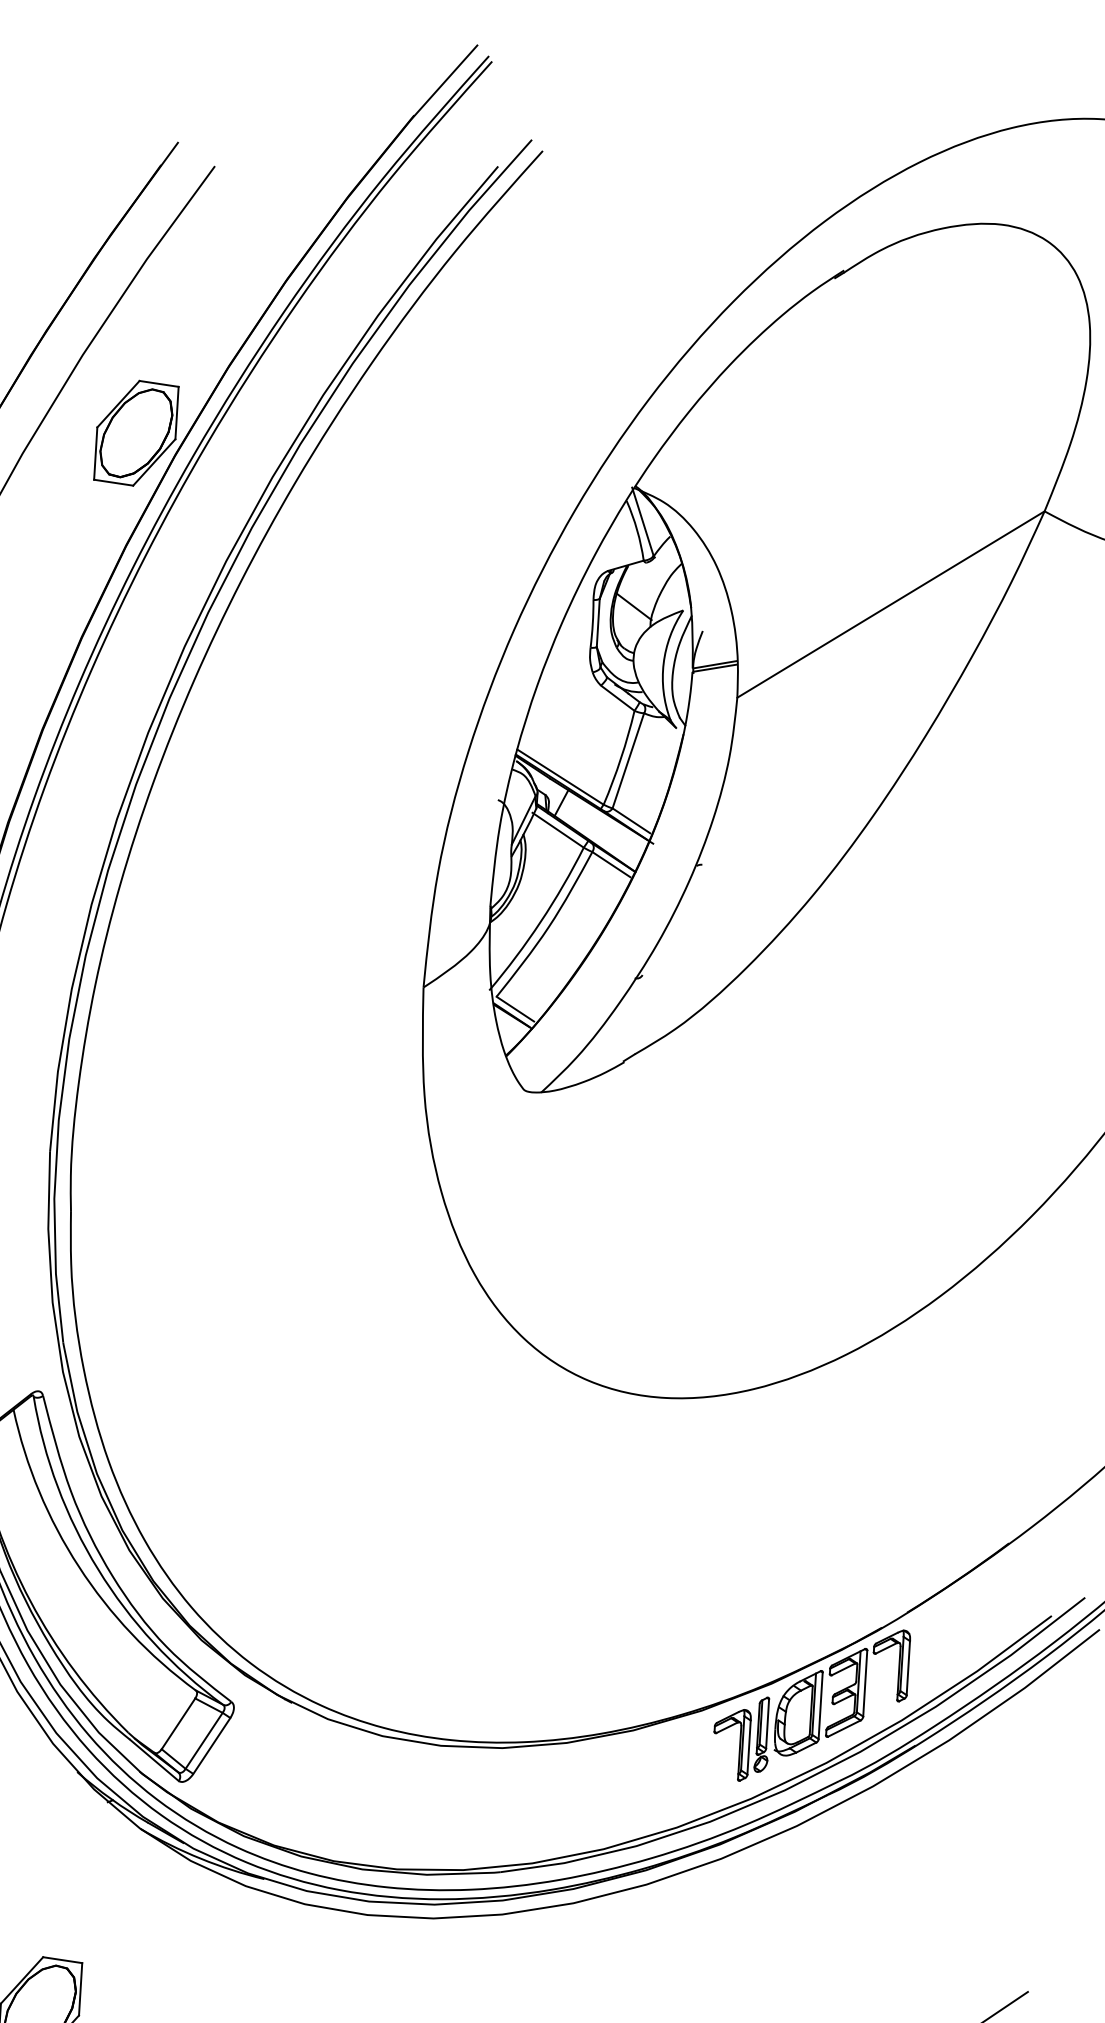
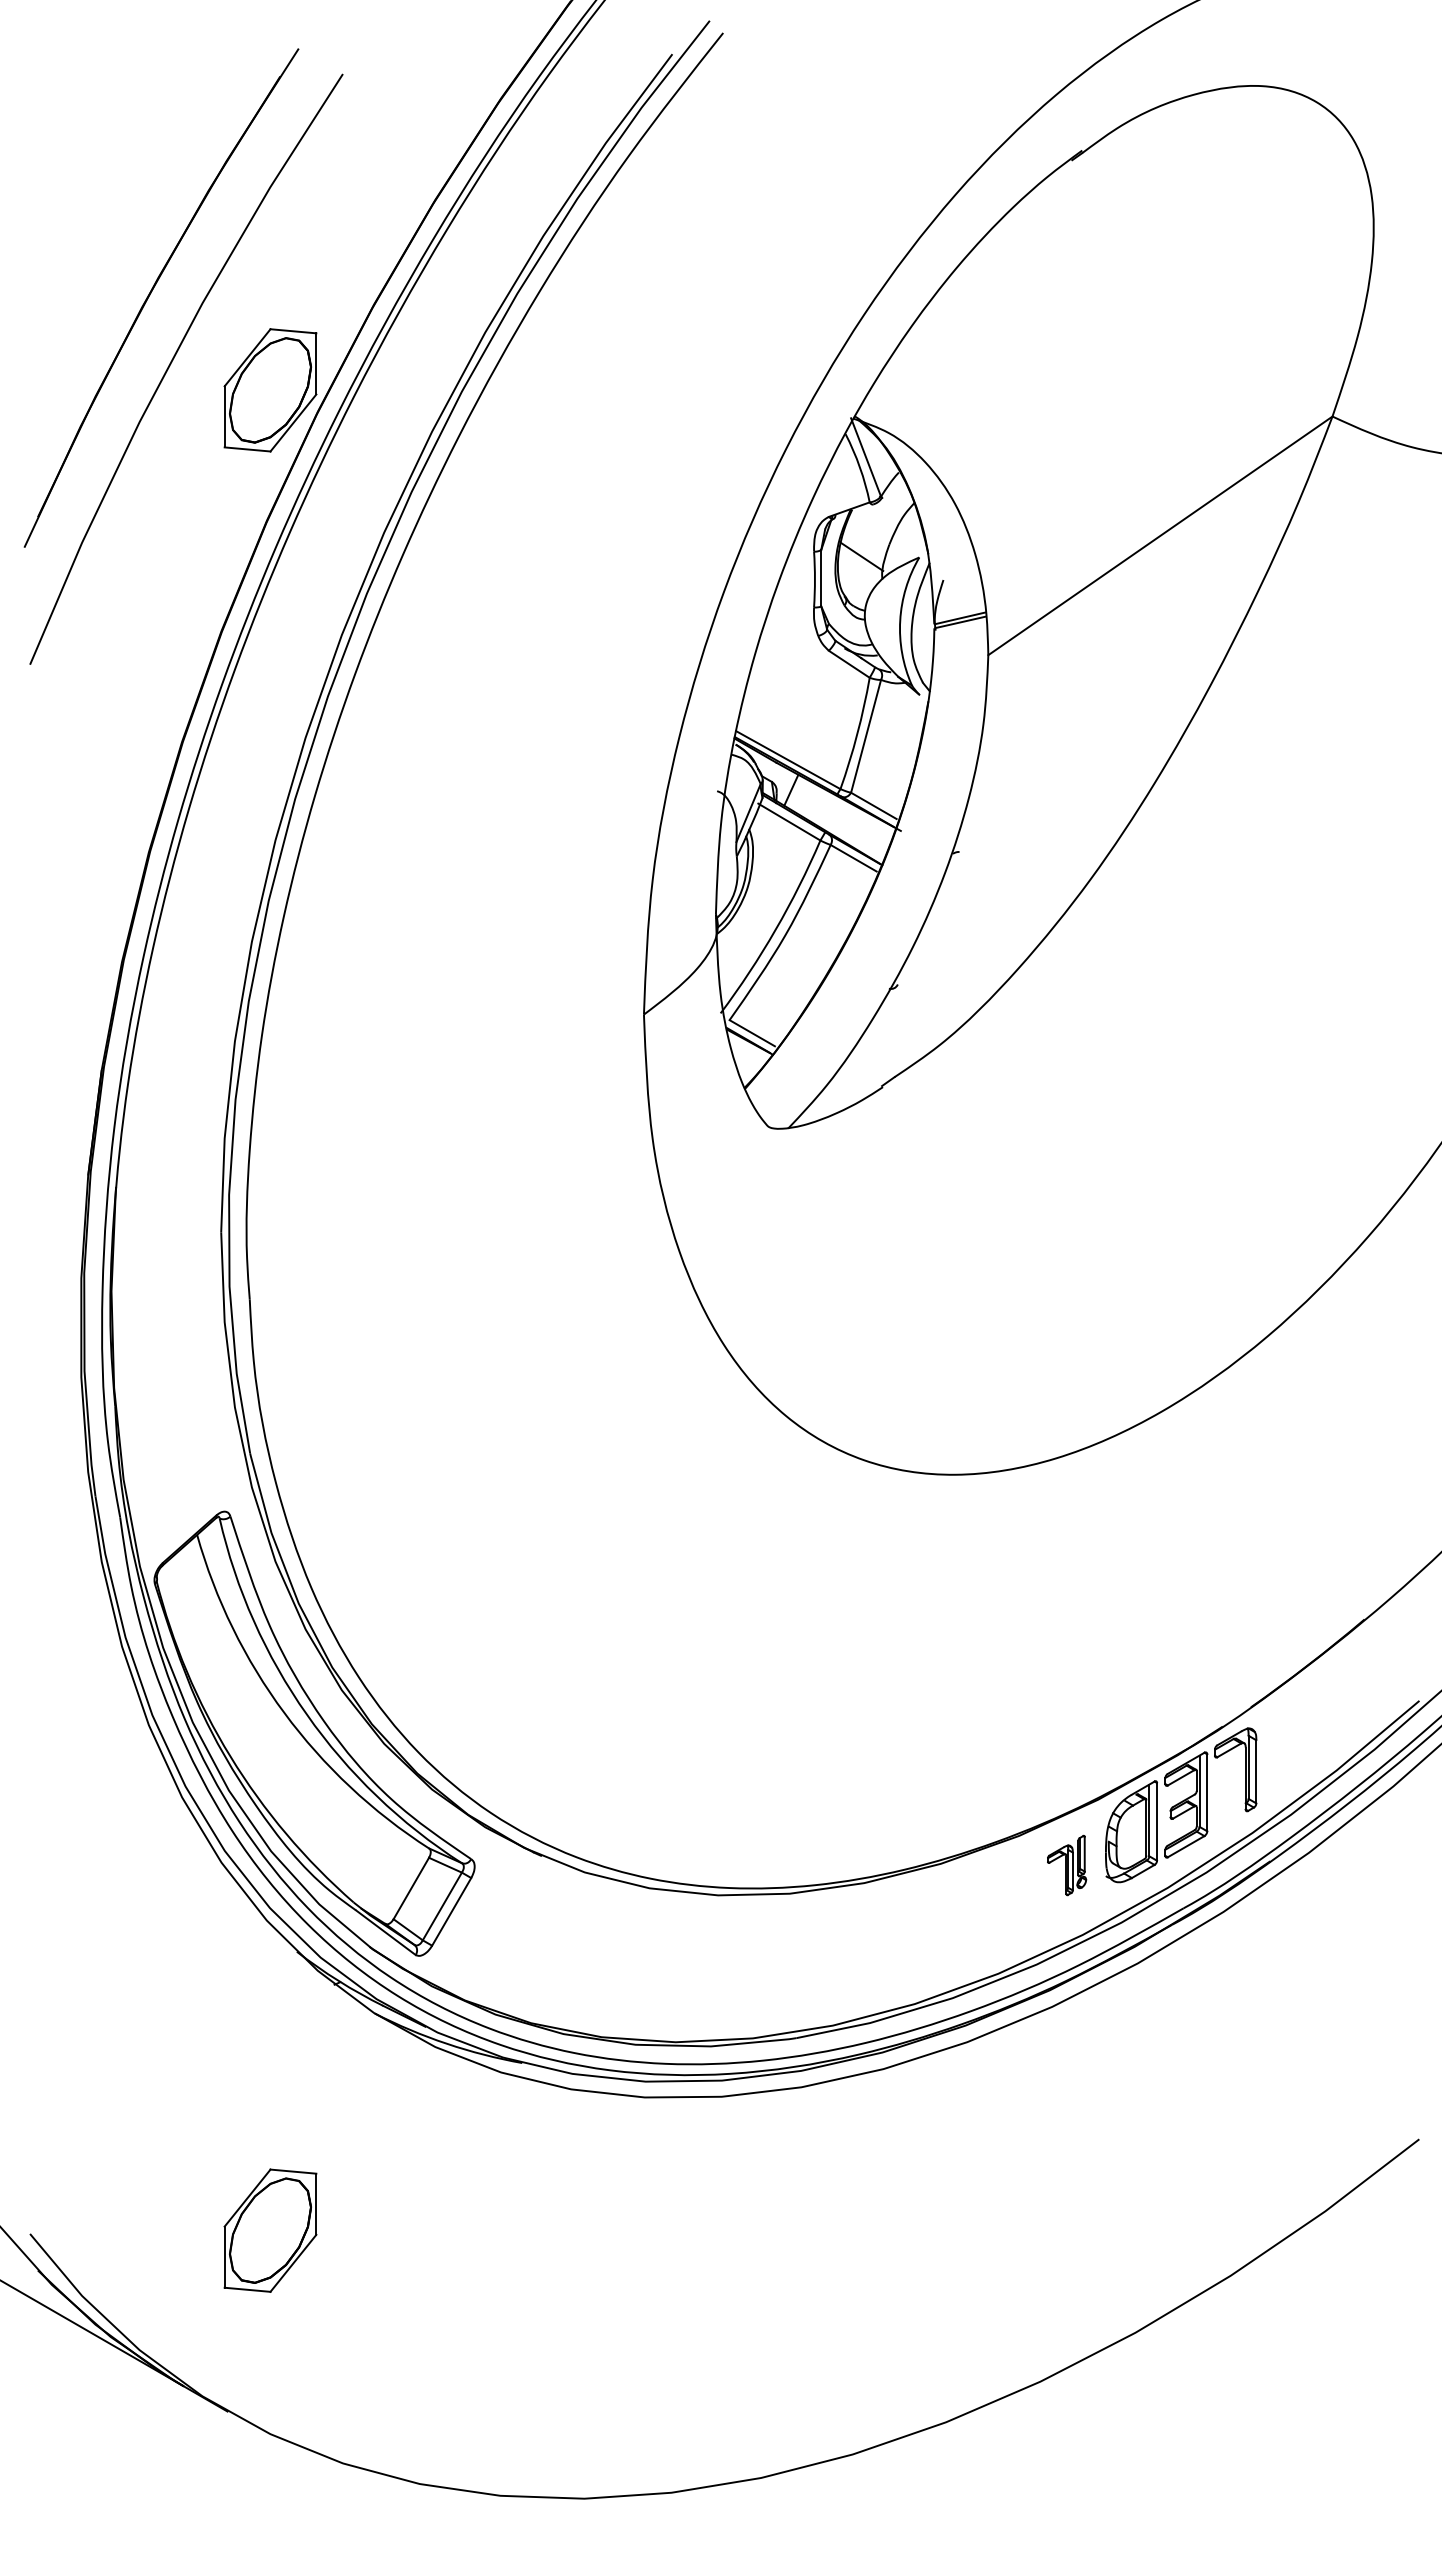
part: (740, 1738) -> (1066, 1865), size x0.6

